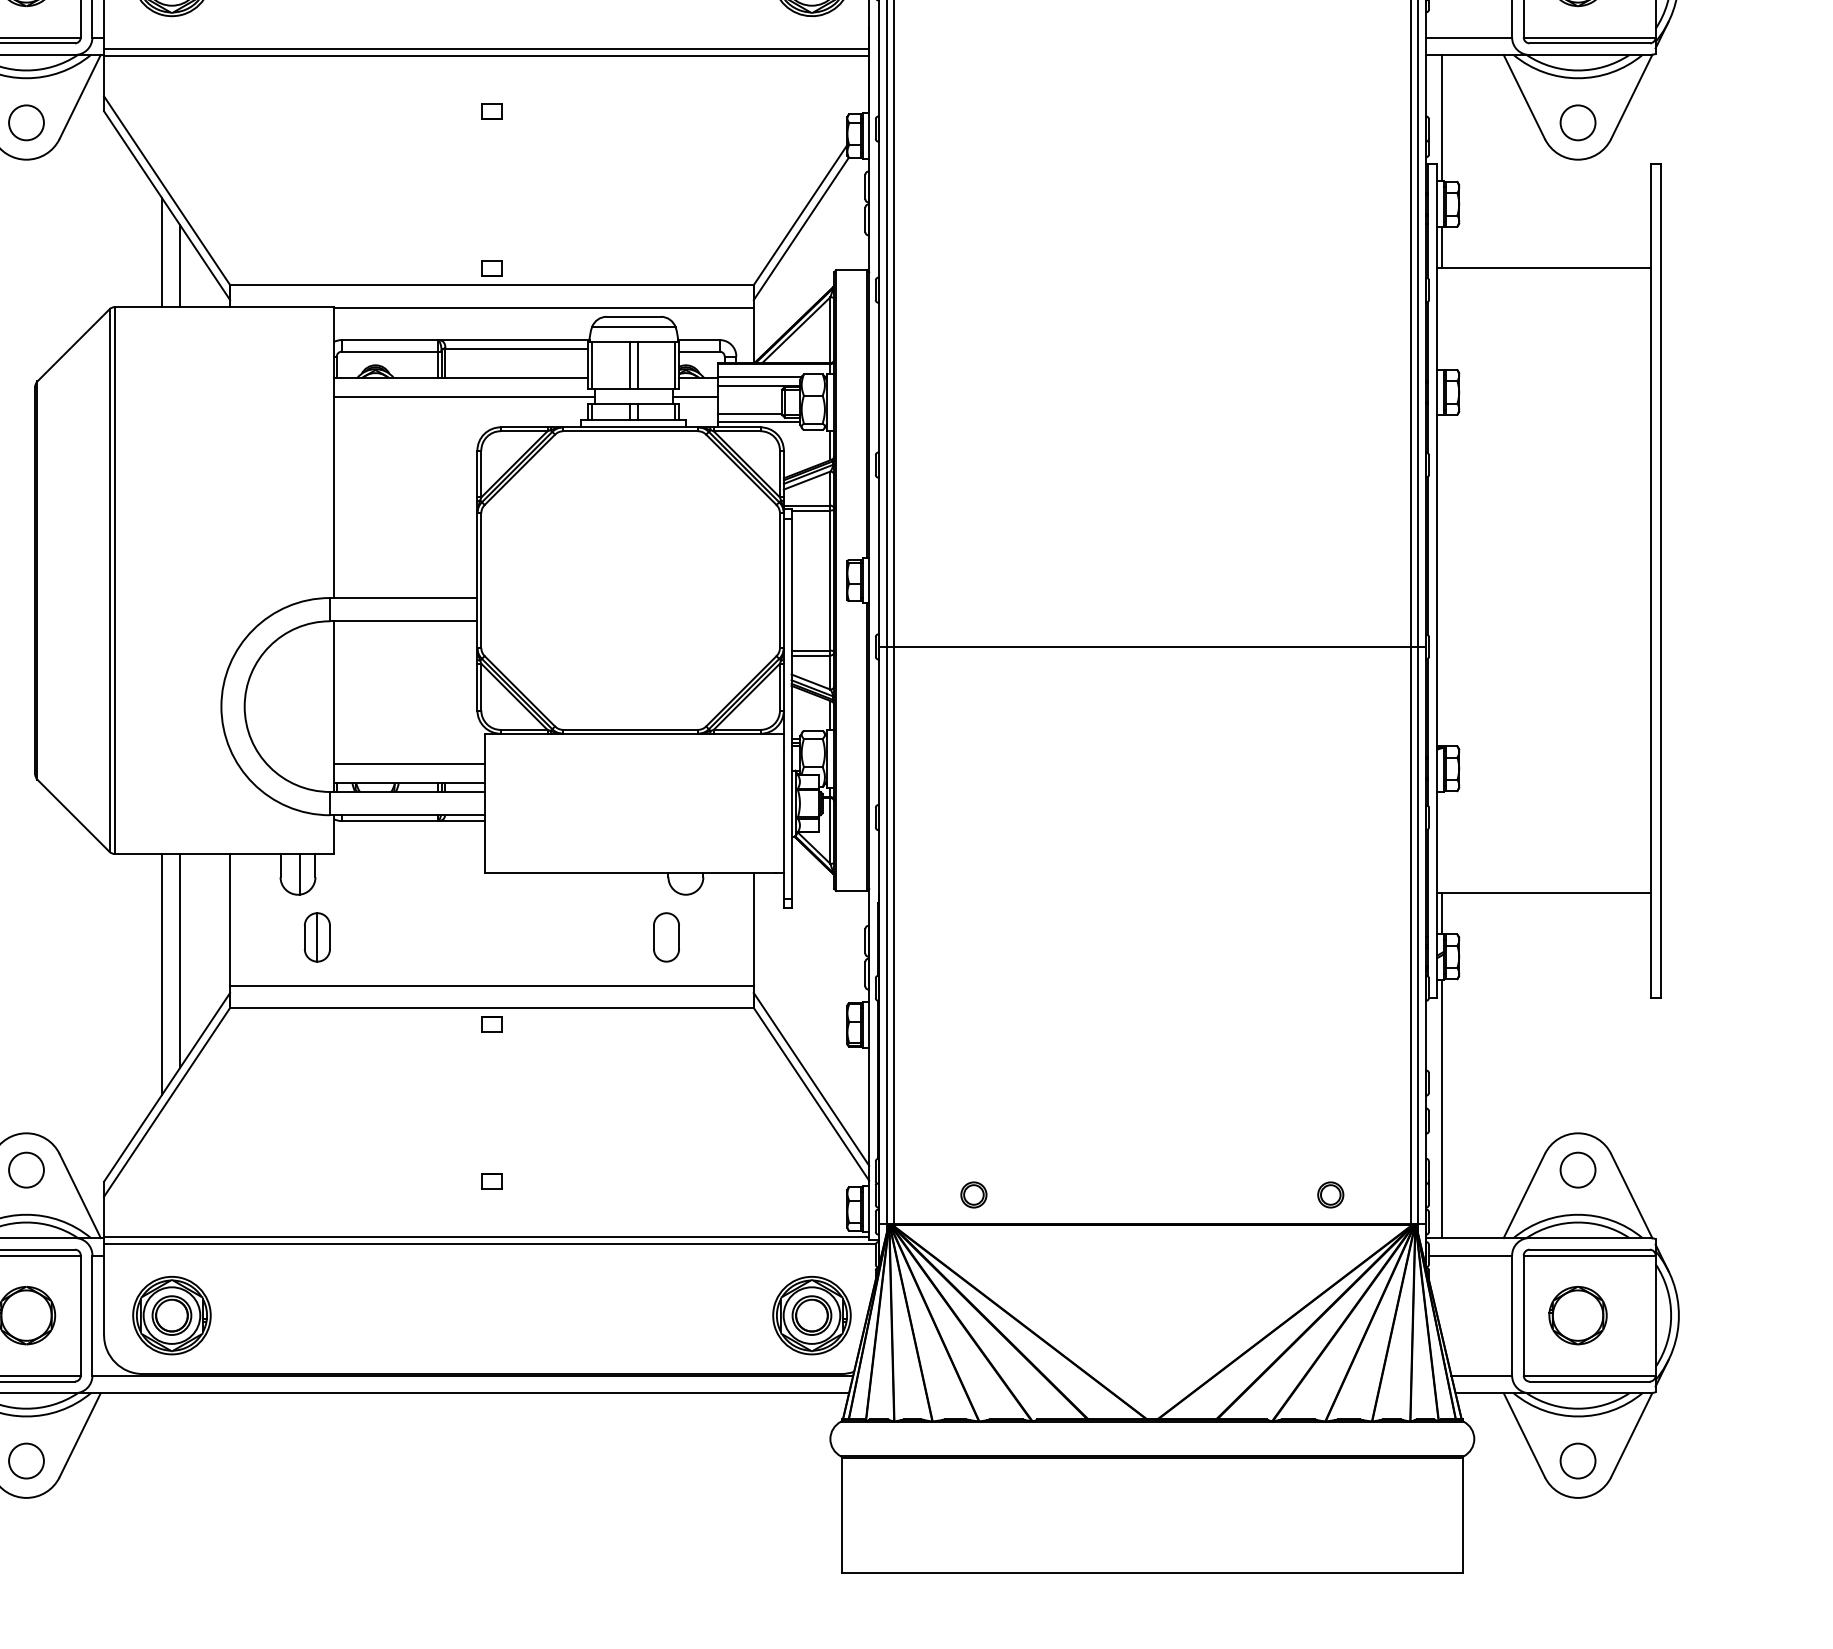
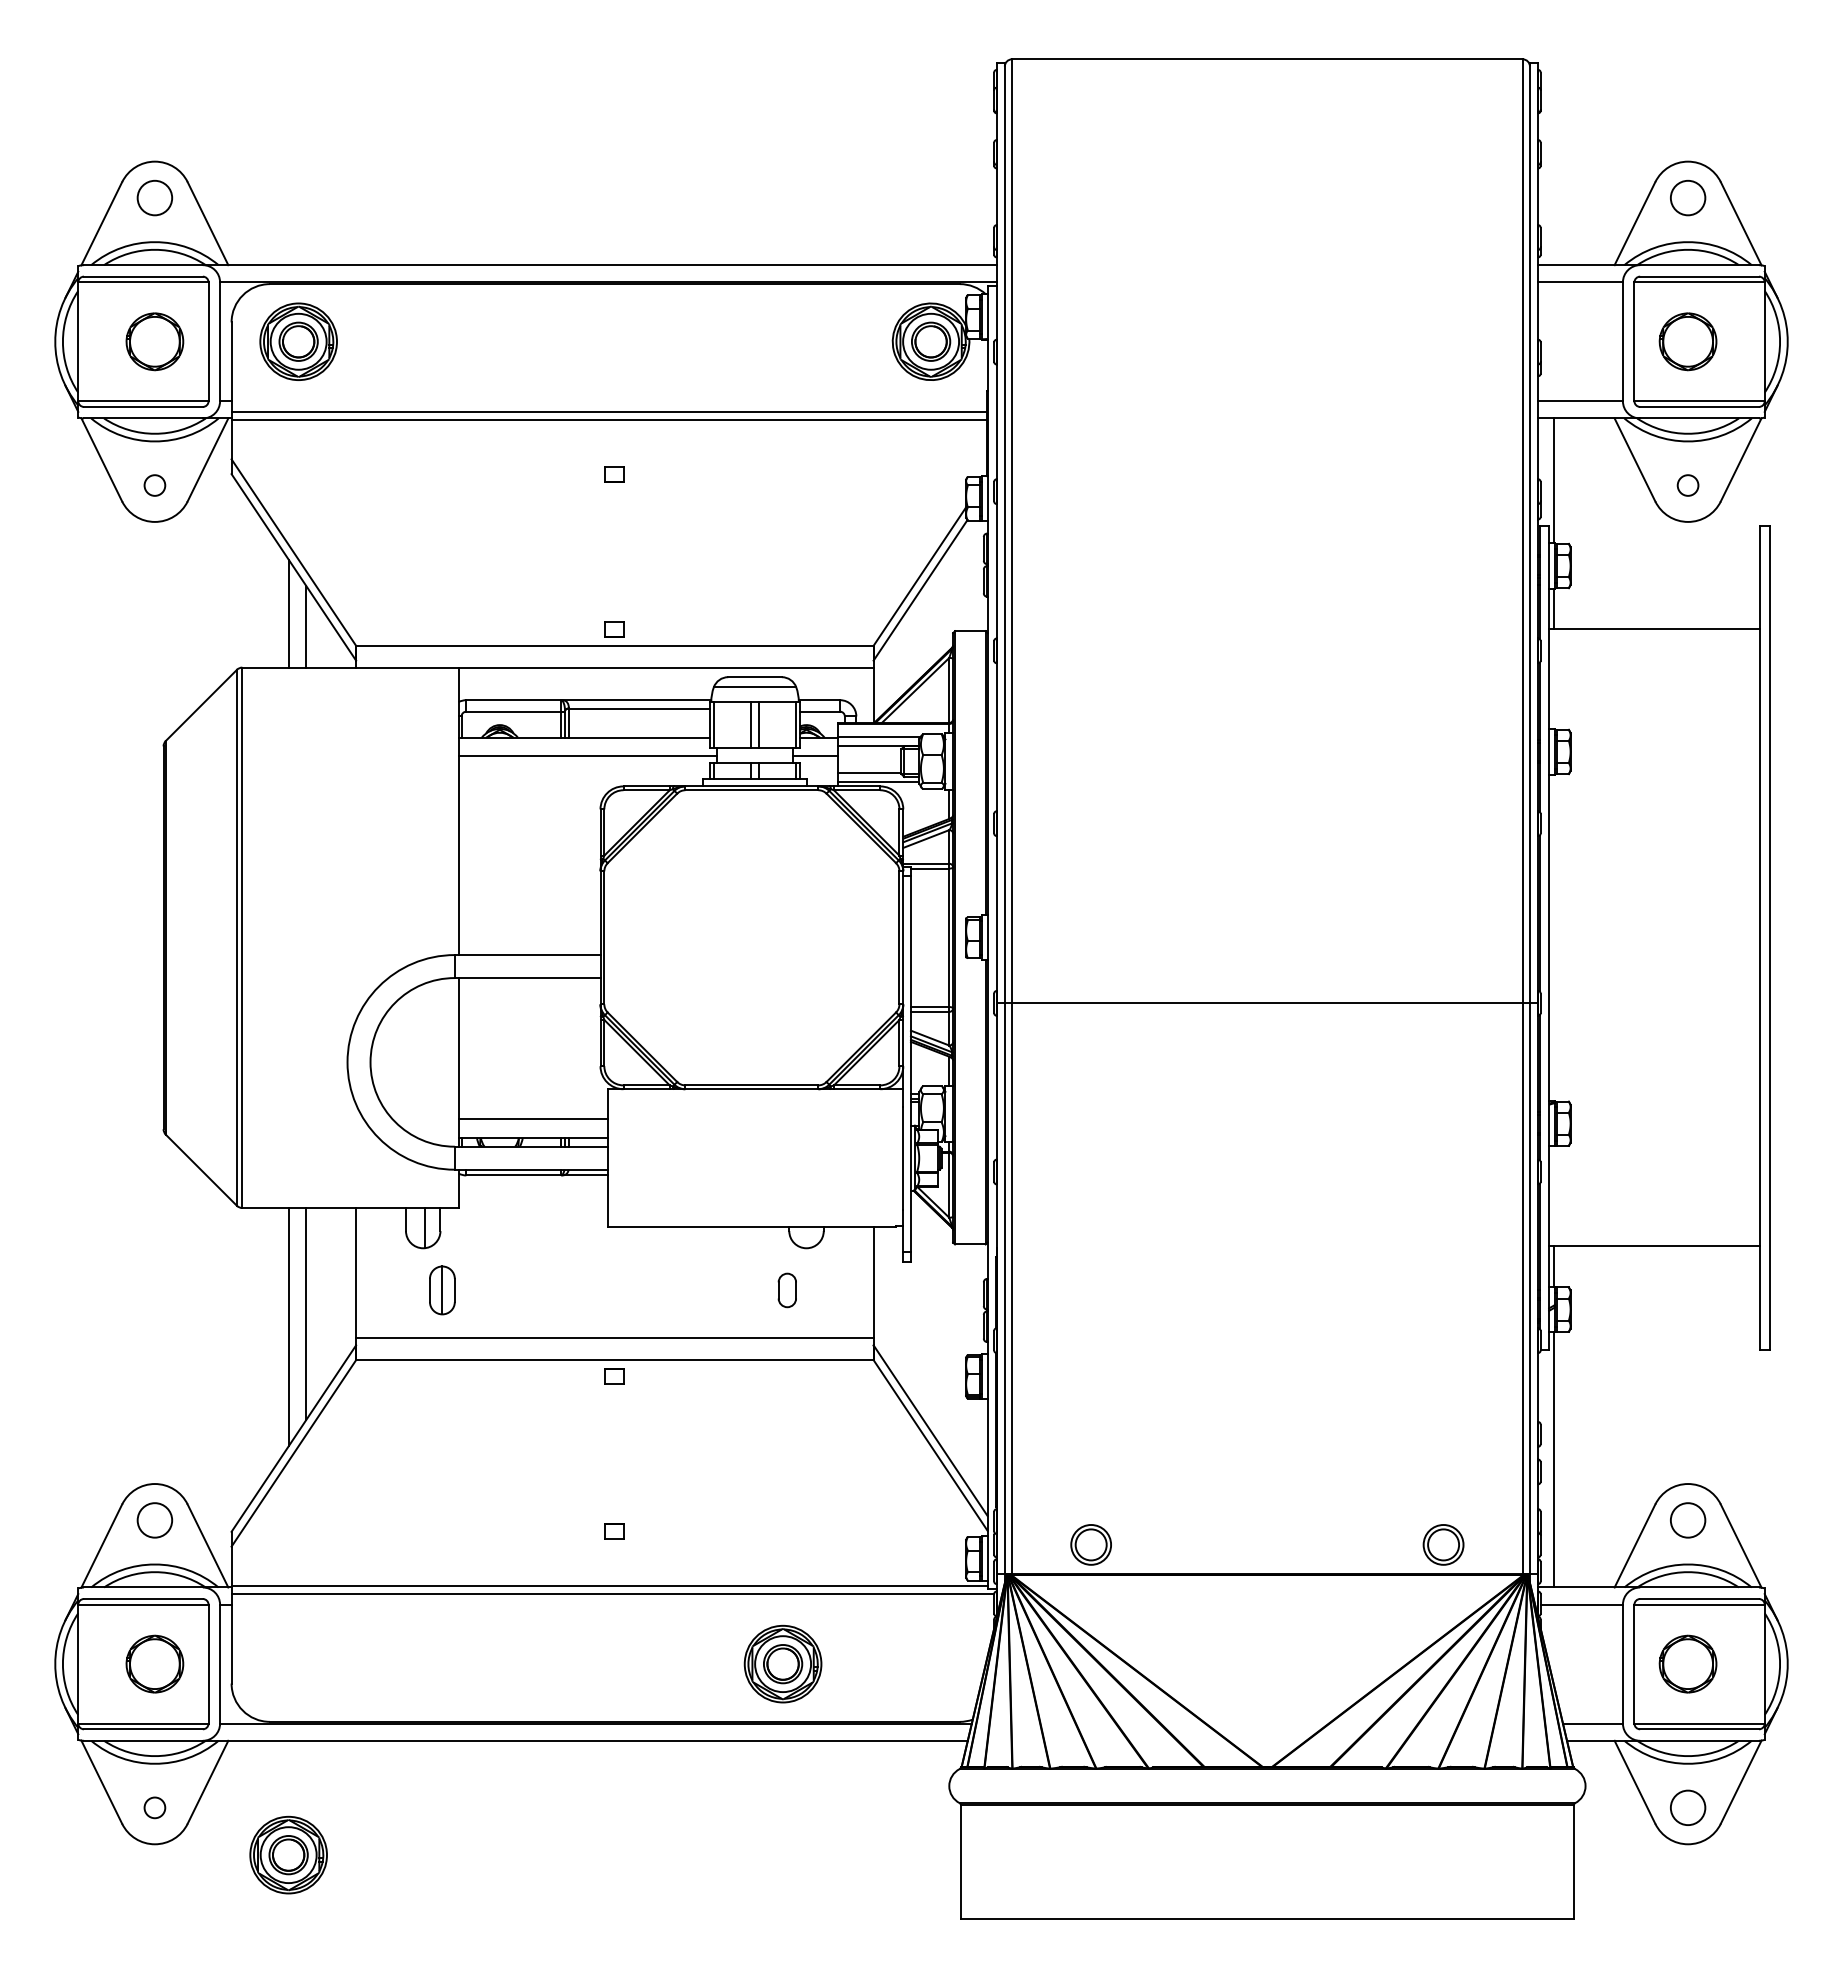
circle: (26, 122) -> (154, 485), size x0.6
circle: (1577, 122) -> (1687, 485), size x0.6
part: (666, 937) -> (787, 1290), size x0.7
part: (973, 1194) -> (1090, 1544), size x1.6
part: (1330, 1194) -> (1443, 1544), size x1.6
part: (171, 1314) -> (288, 1854), moved
part: (811, 1314) -> (782, 1663), moved
circle: (26, 1460) -> (154, 1807), size x0.6

